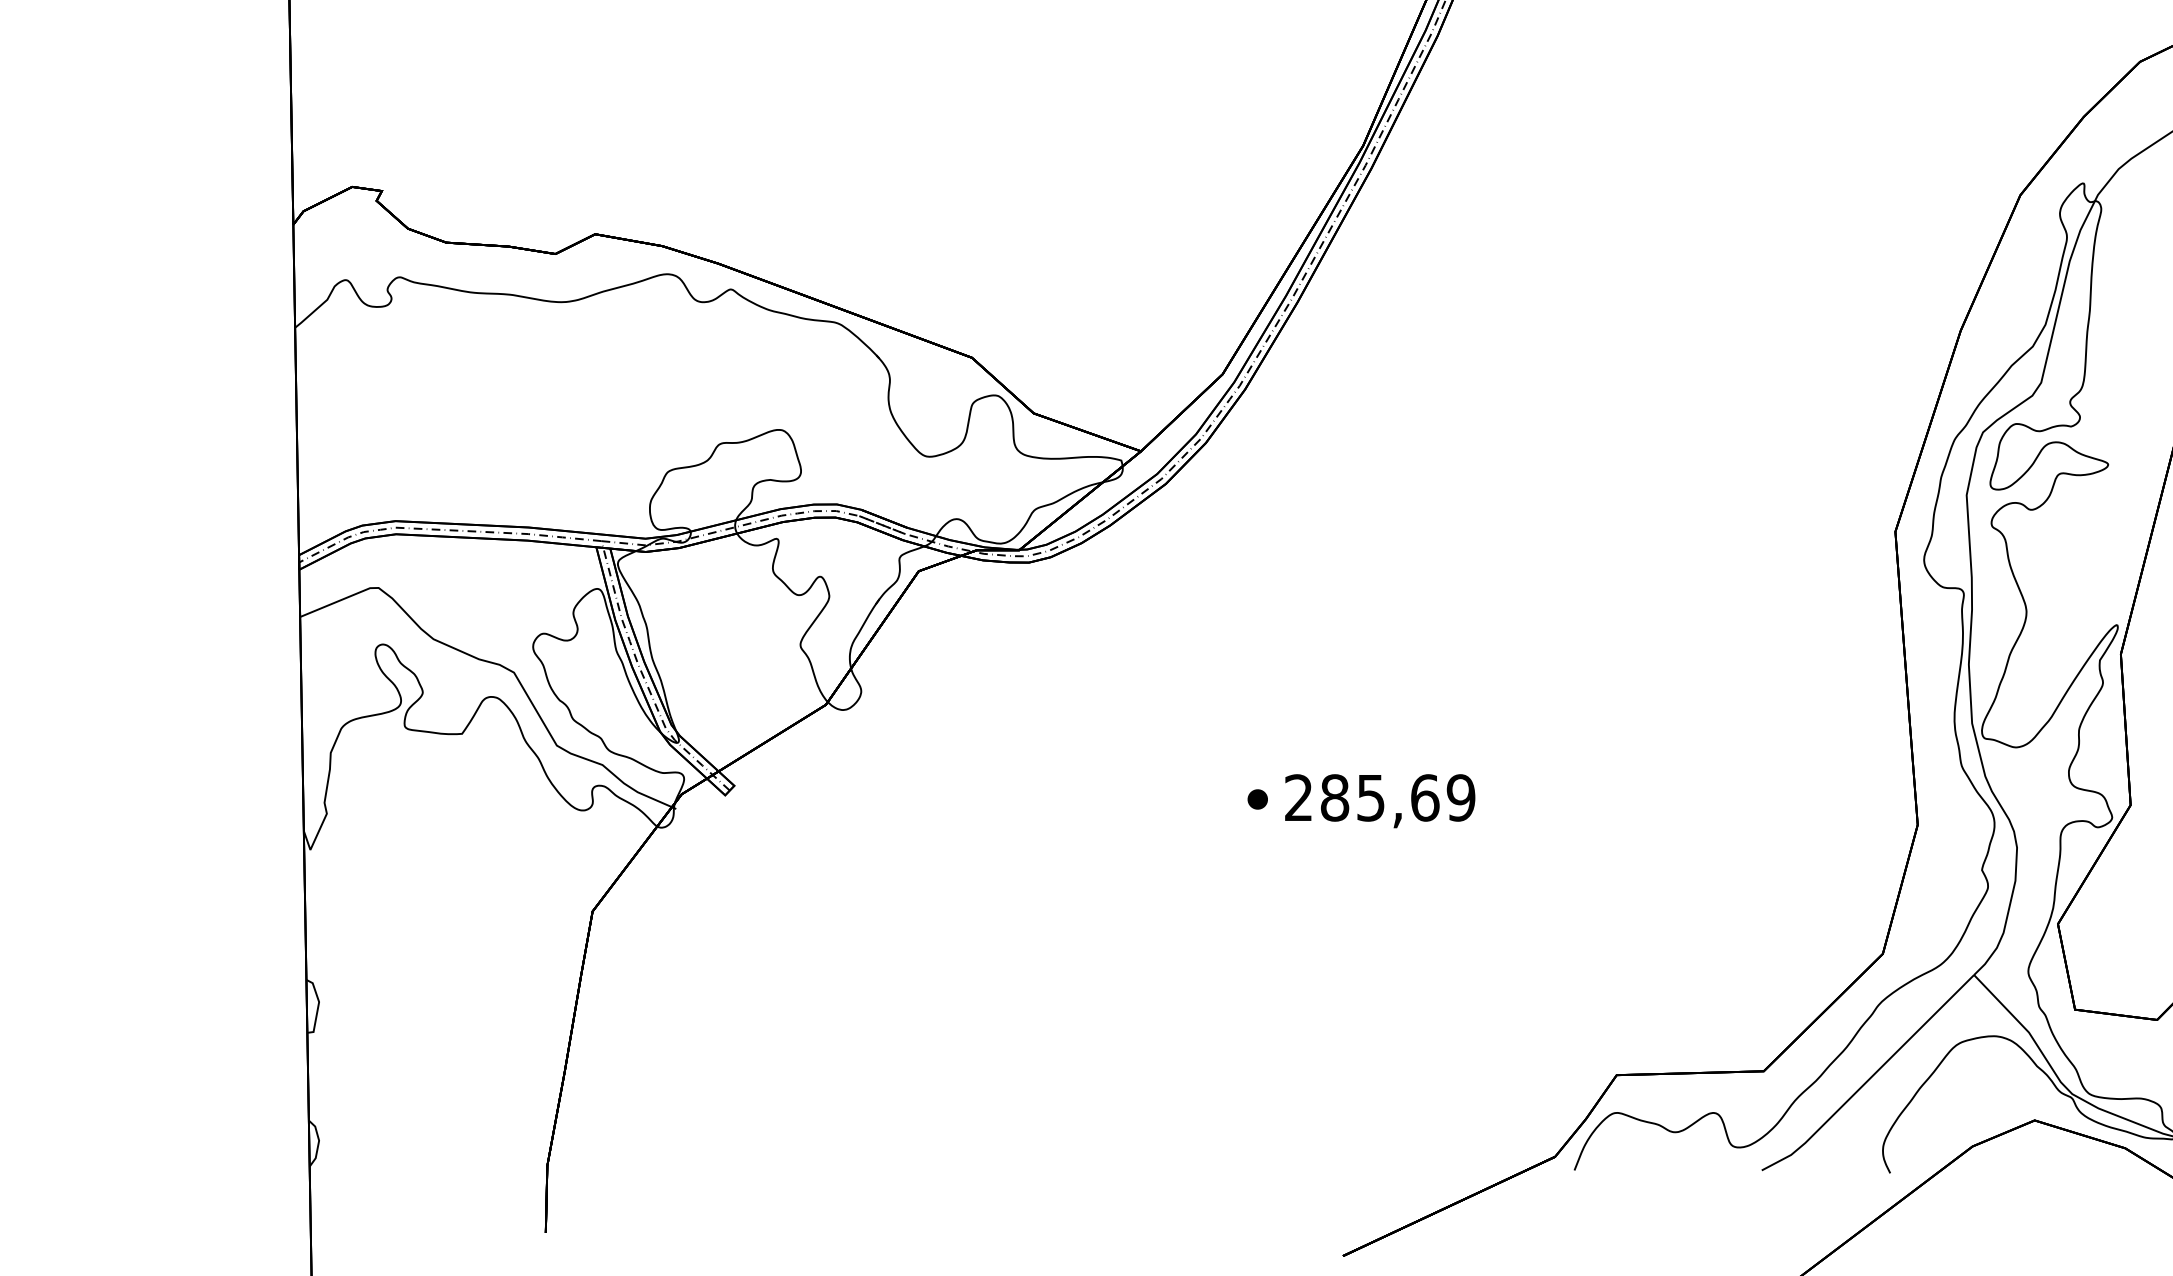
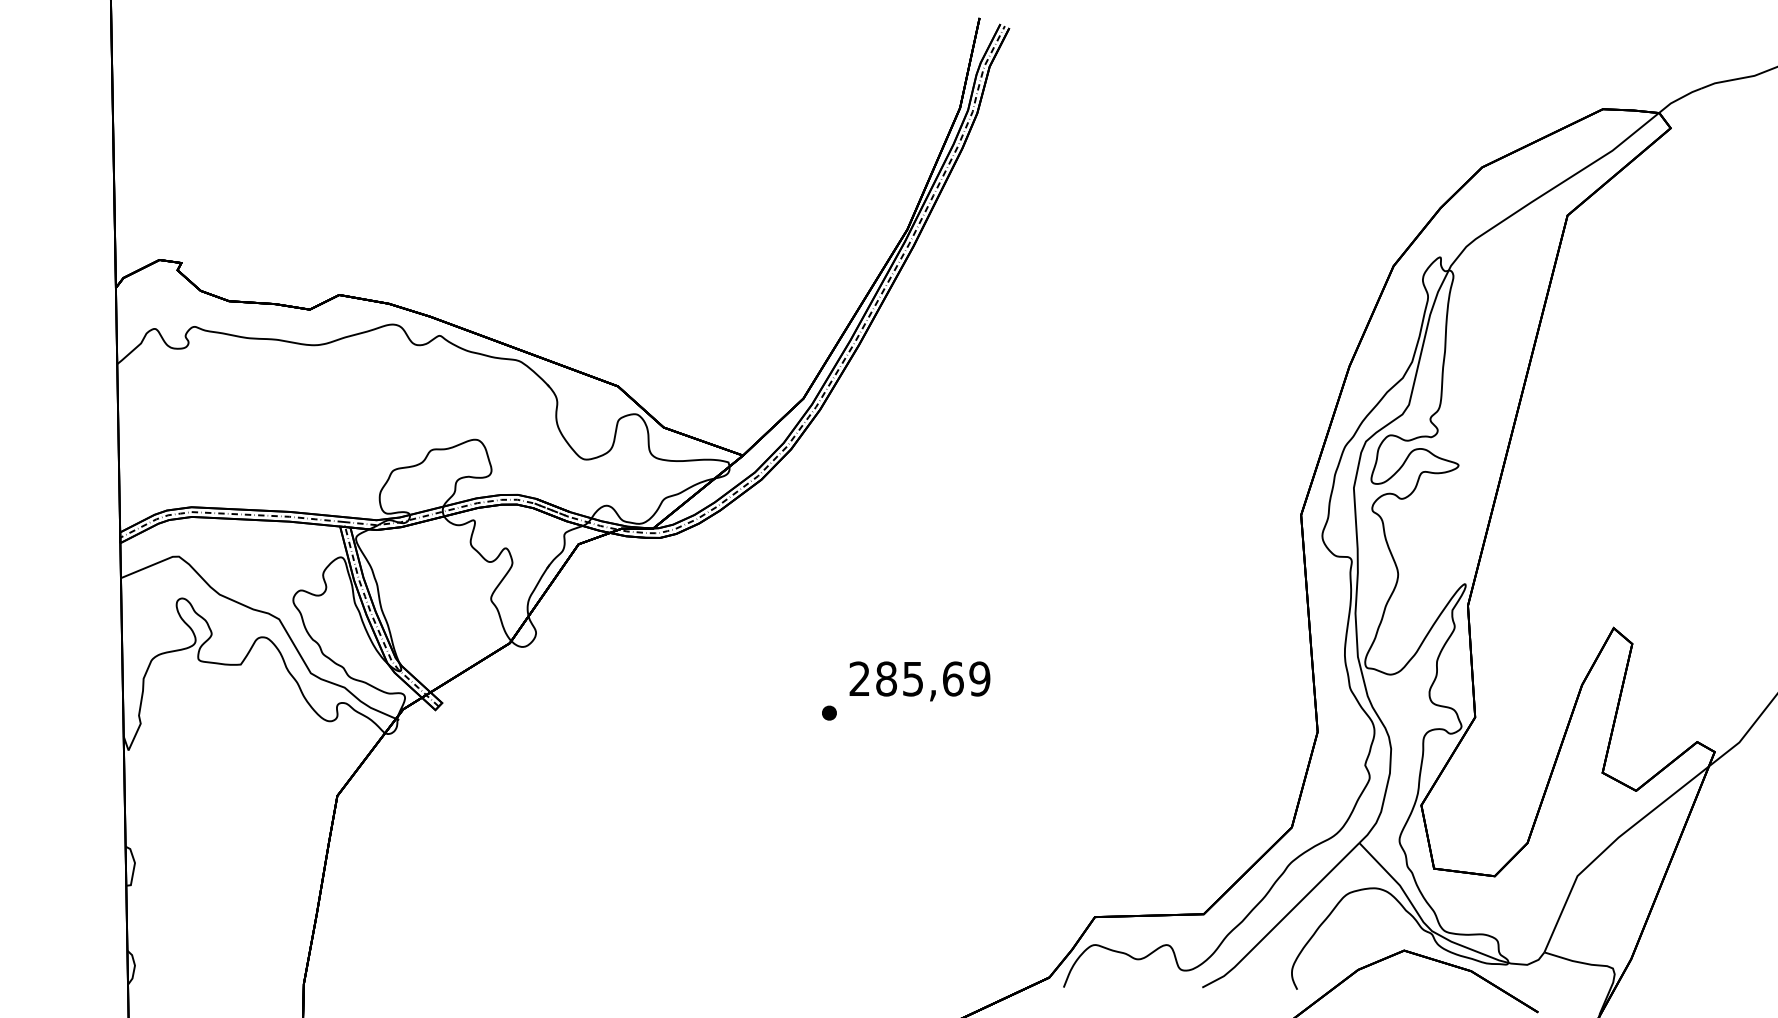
text: (1379, 801) -> (919, 681), moved

